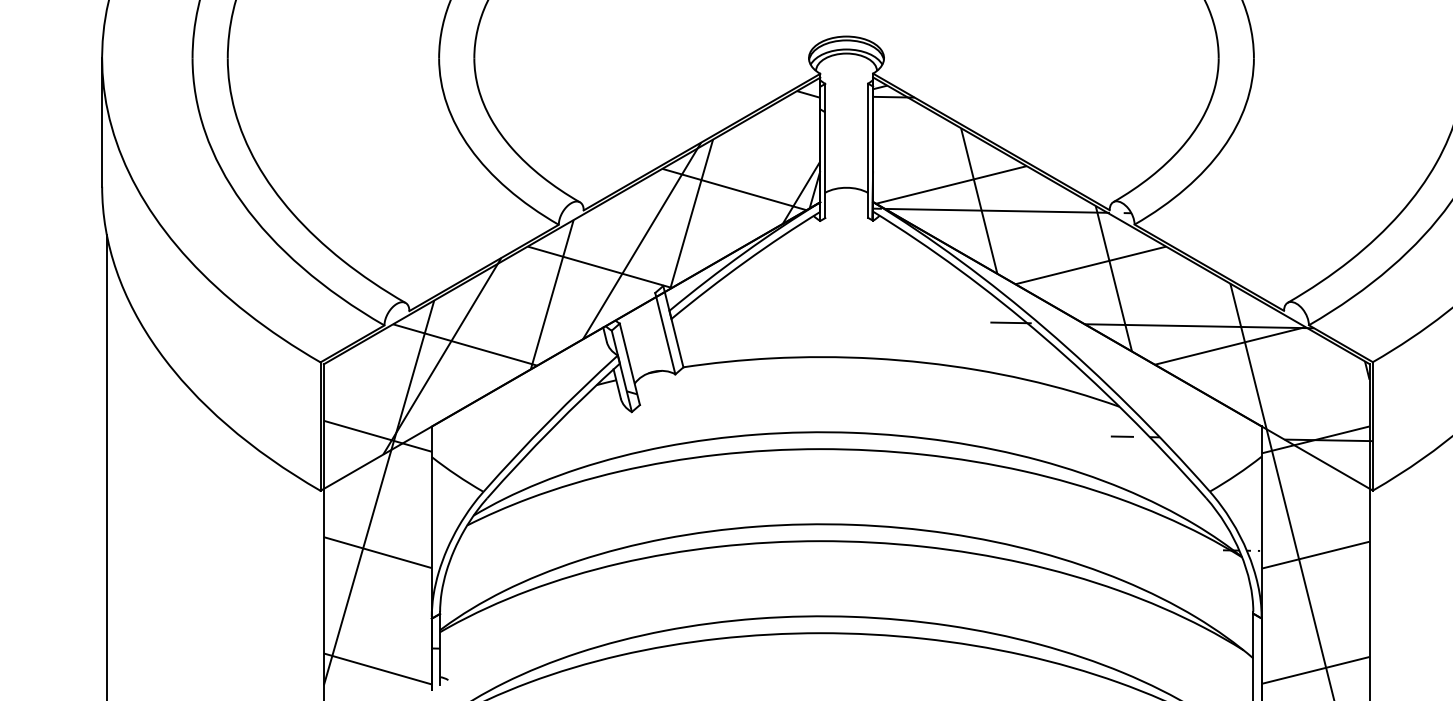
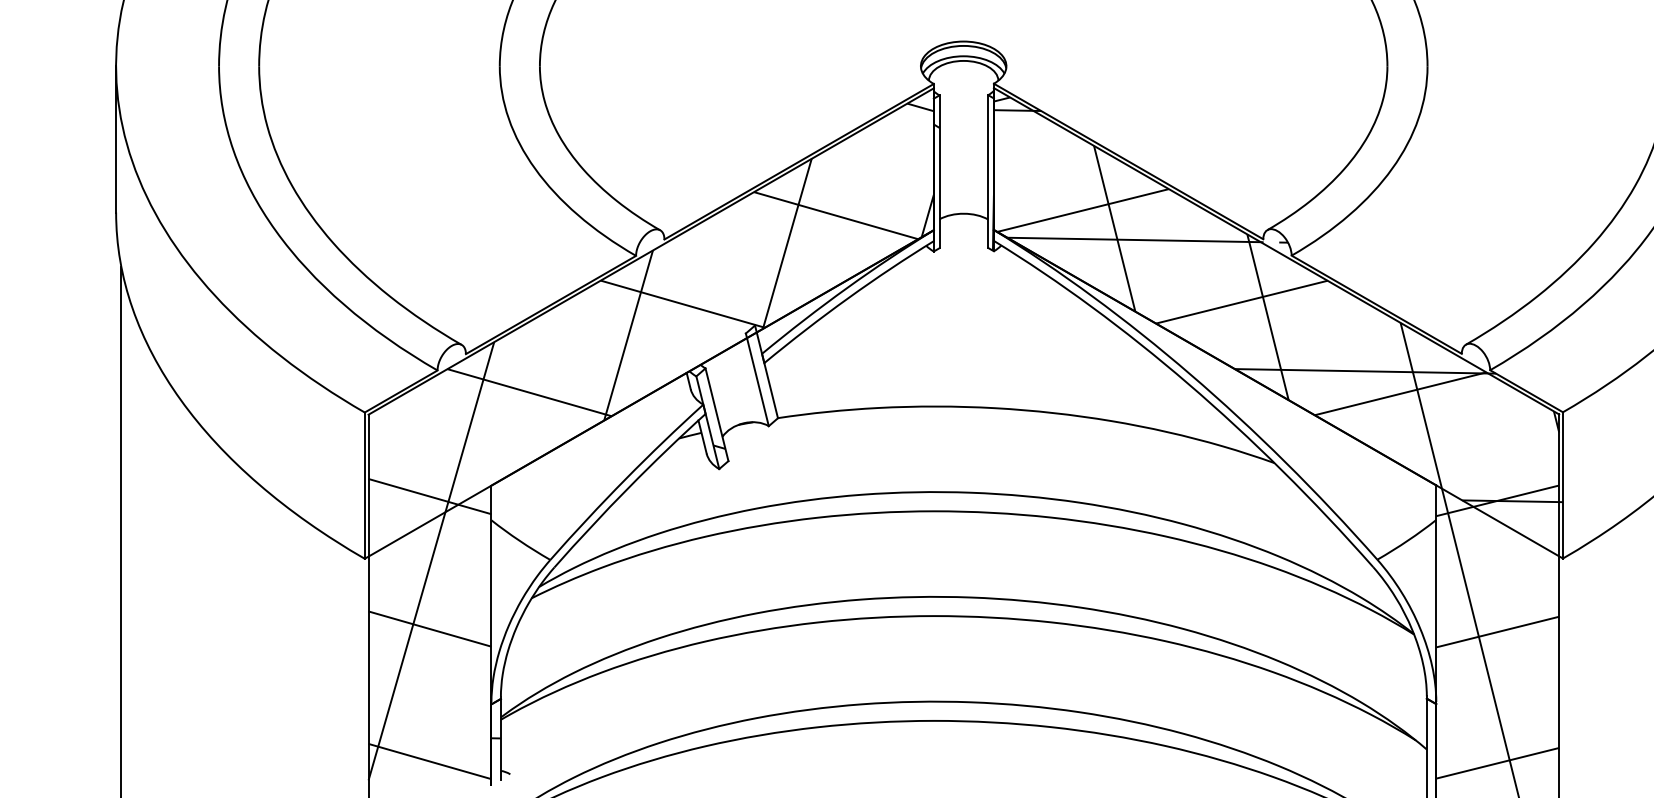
hatch: (601, 298) -> (684, 339), removed
hatch: (1066, 379) -> (1214, 432), removed

